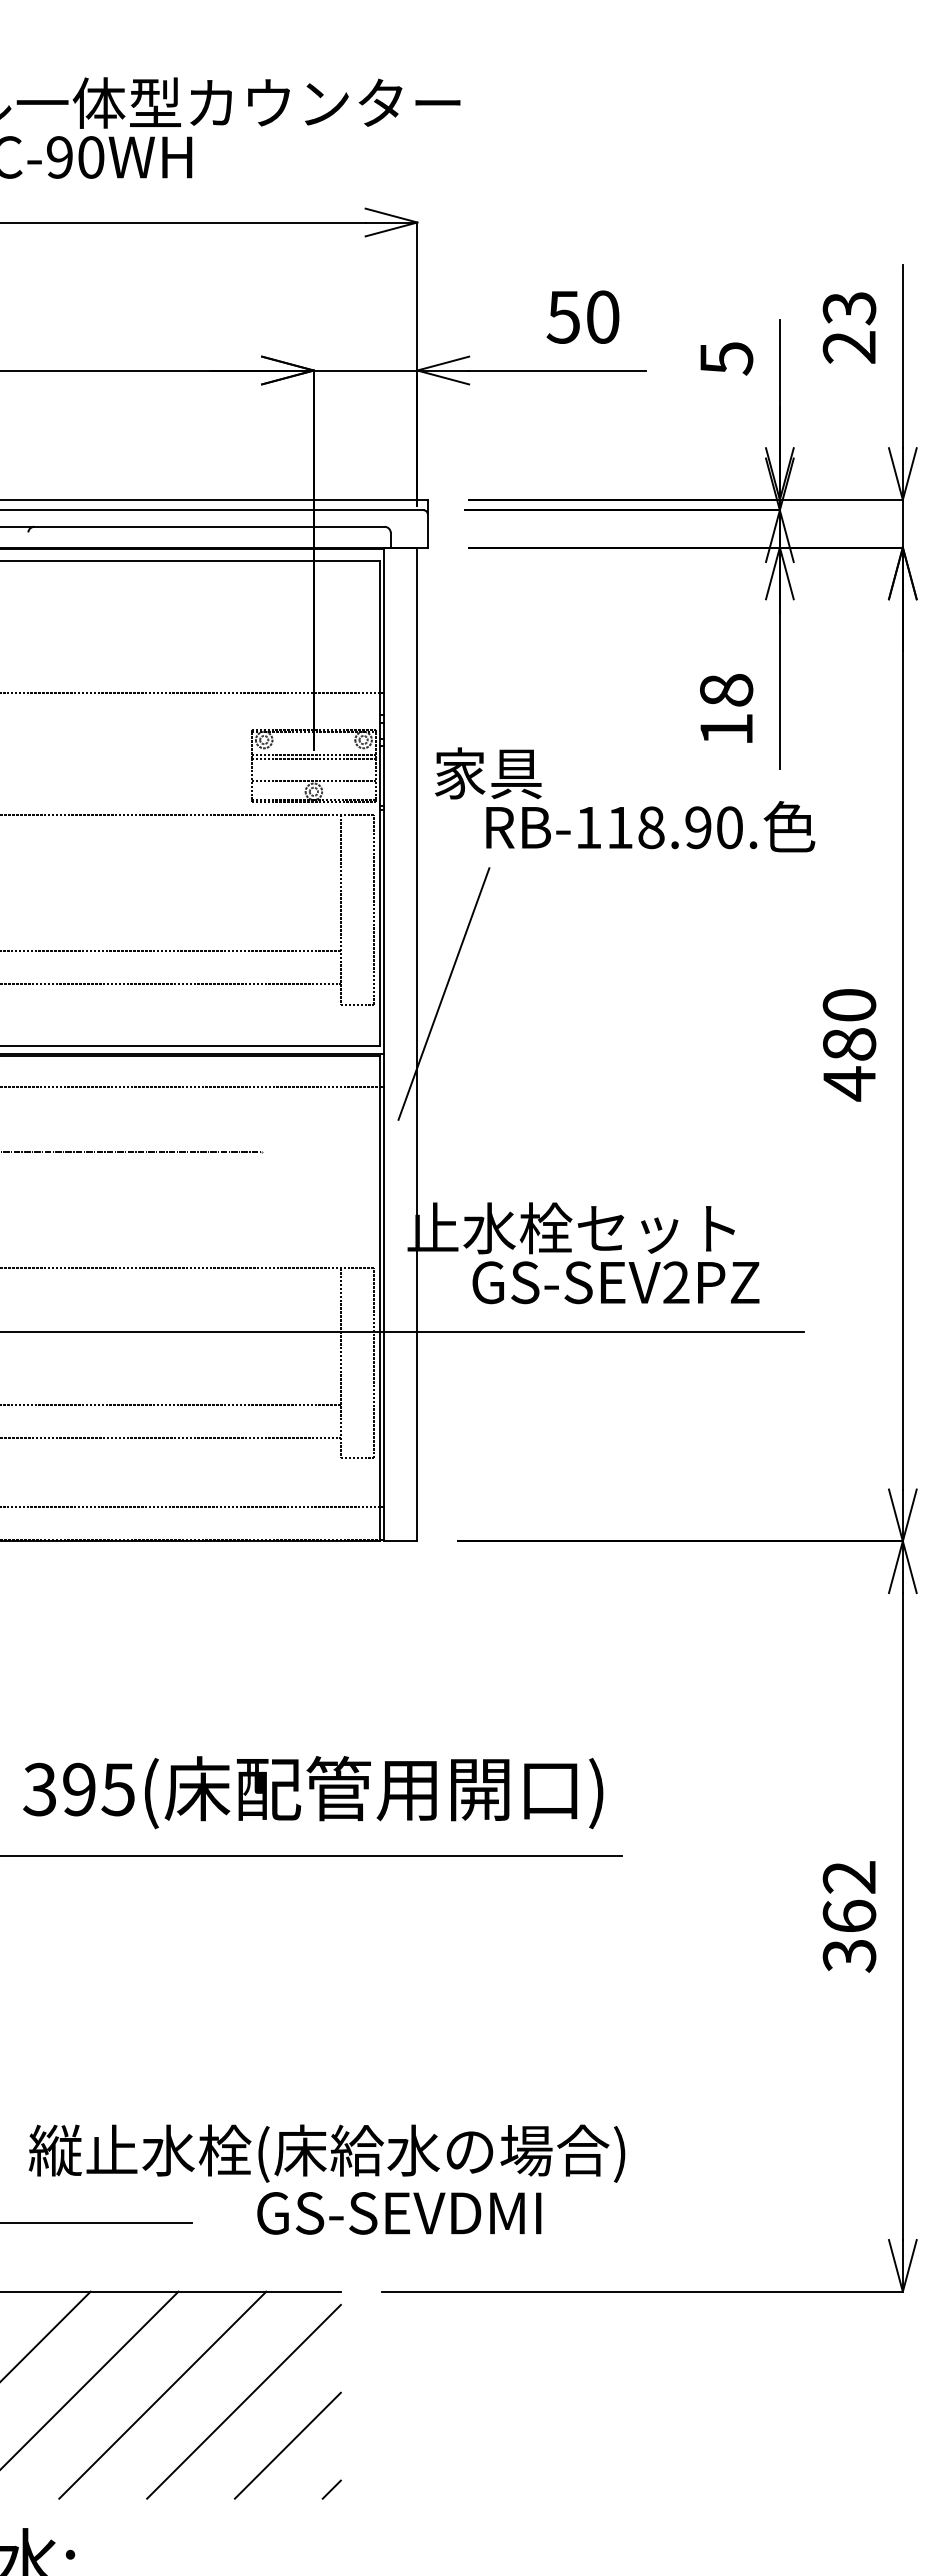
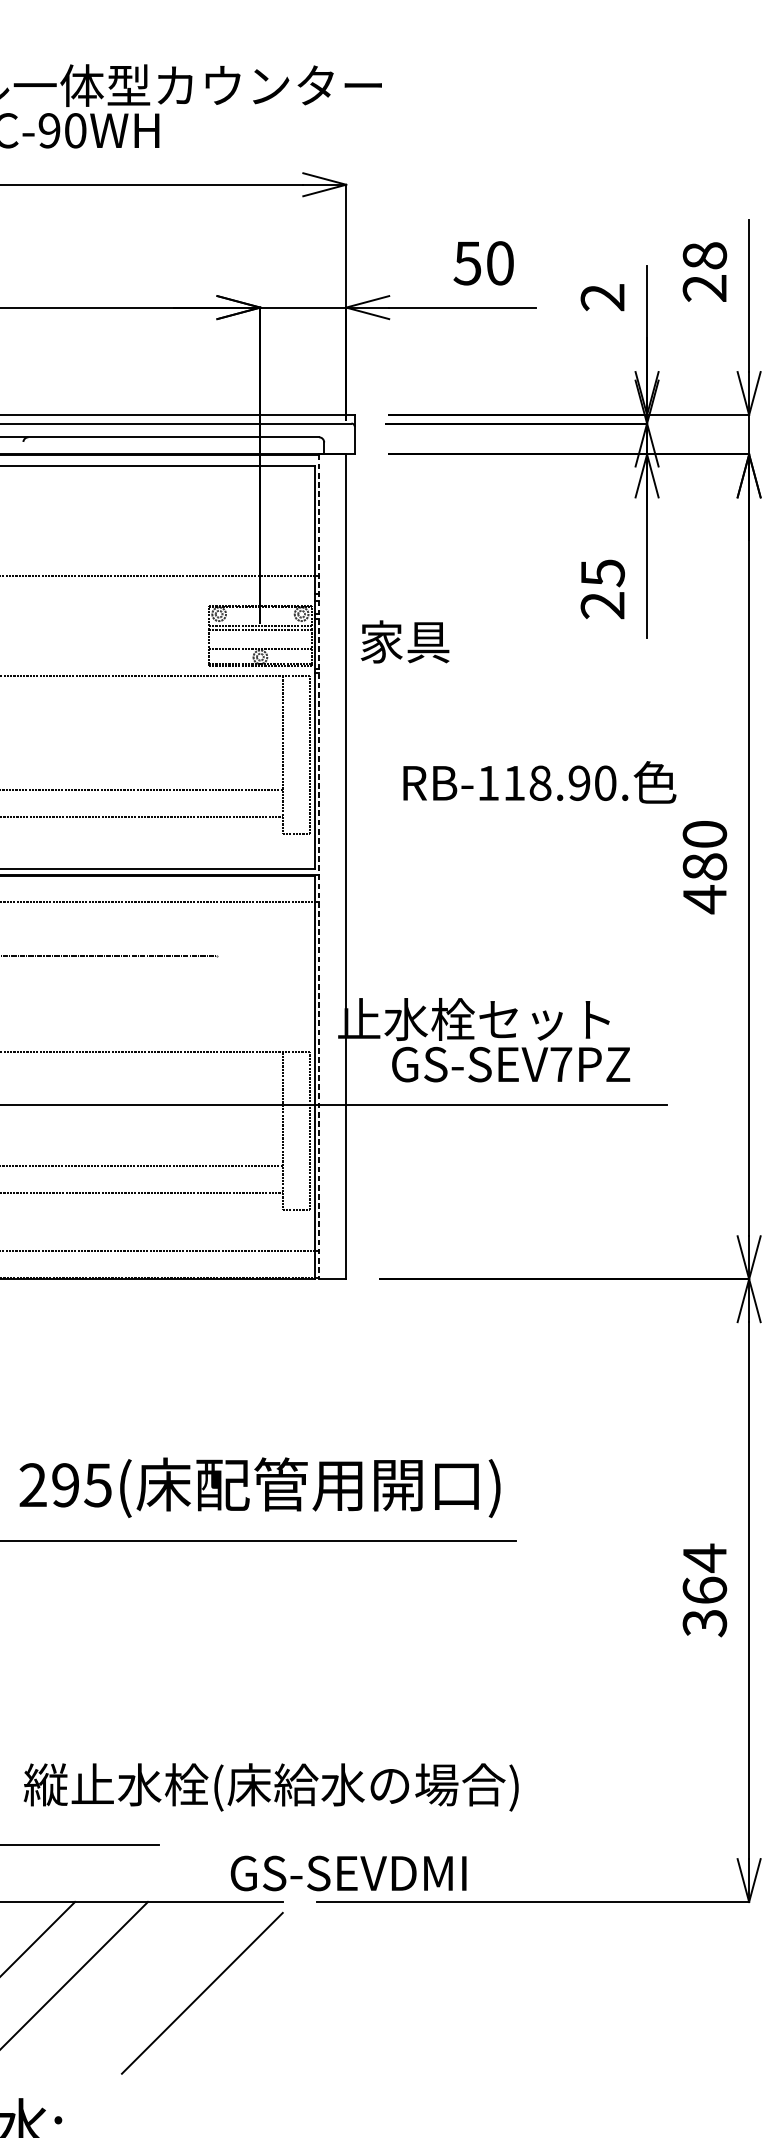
text: (849, 308) -> (704, 256), 23 -> 28
text: (726, 358) -> (602, 297), 5 -> 2
text: (726, 709) -> (602, 588), 18 -> 25
text: (650, 826) -> (539, 782), moved
line: (443, 993) -> (367, 824), removed
line: (384, 1044) -> (318, 866), solid -> dashed
text: (676, 1282) -> (561, 1064), GS-SEV2PZ -> GS-SEV7PZ
text: (39, 1789) -> (32, 1485), 395( -> 295(
text: (848, 1877) -> (704, 1558), 362 -> 364
text: (399, 2213) -> (348, 1873), moved
line: (162, 2394) -> (134, 1987), removed
line: (287, 2445) -> (238, 2029), removed
line: (331, 2489) -> (274, 2066), removed

